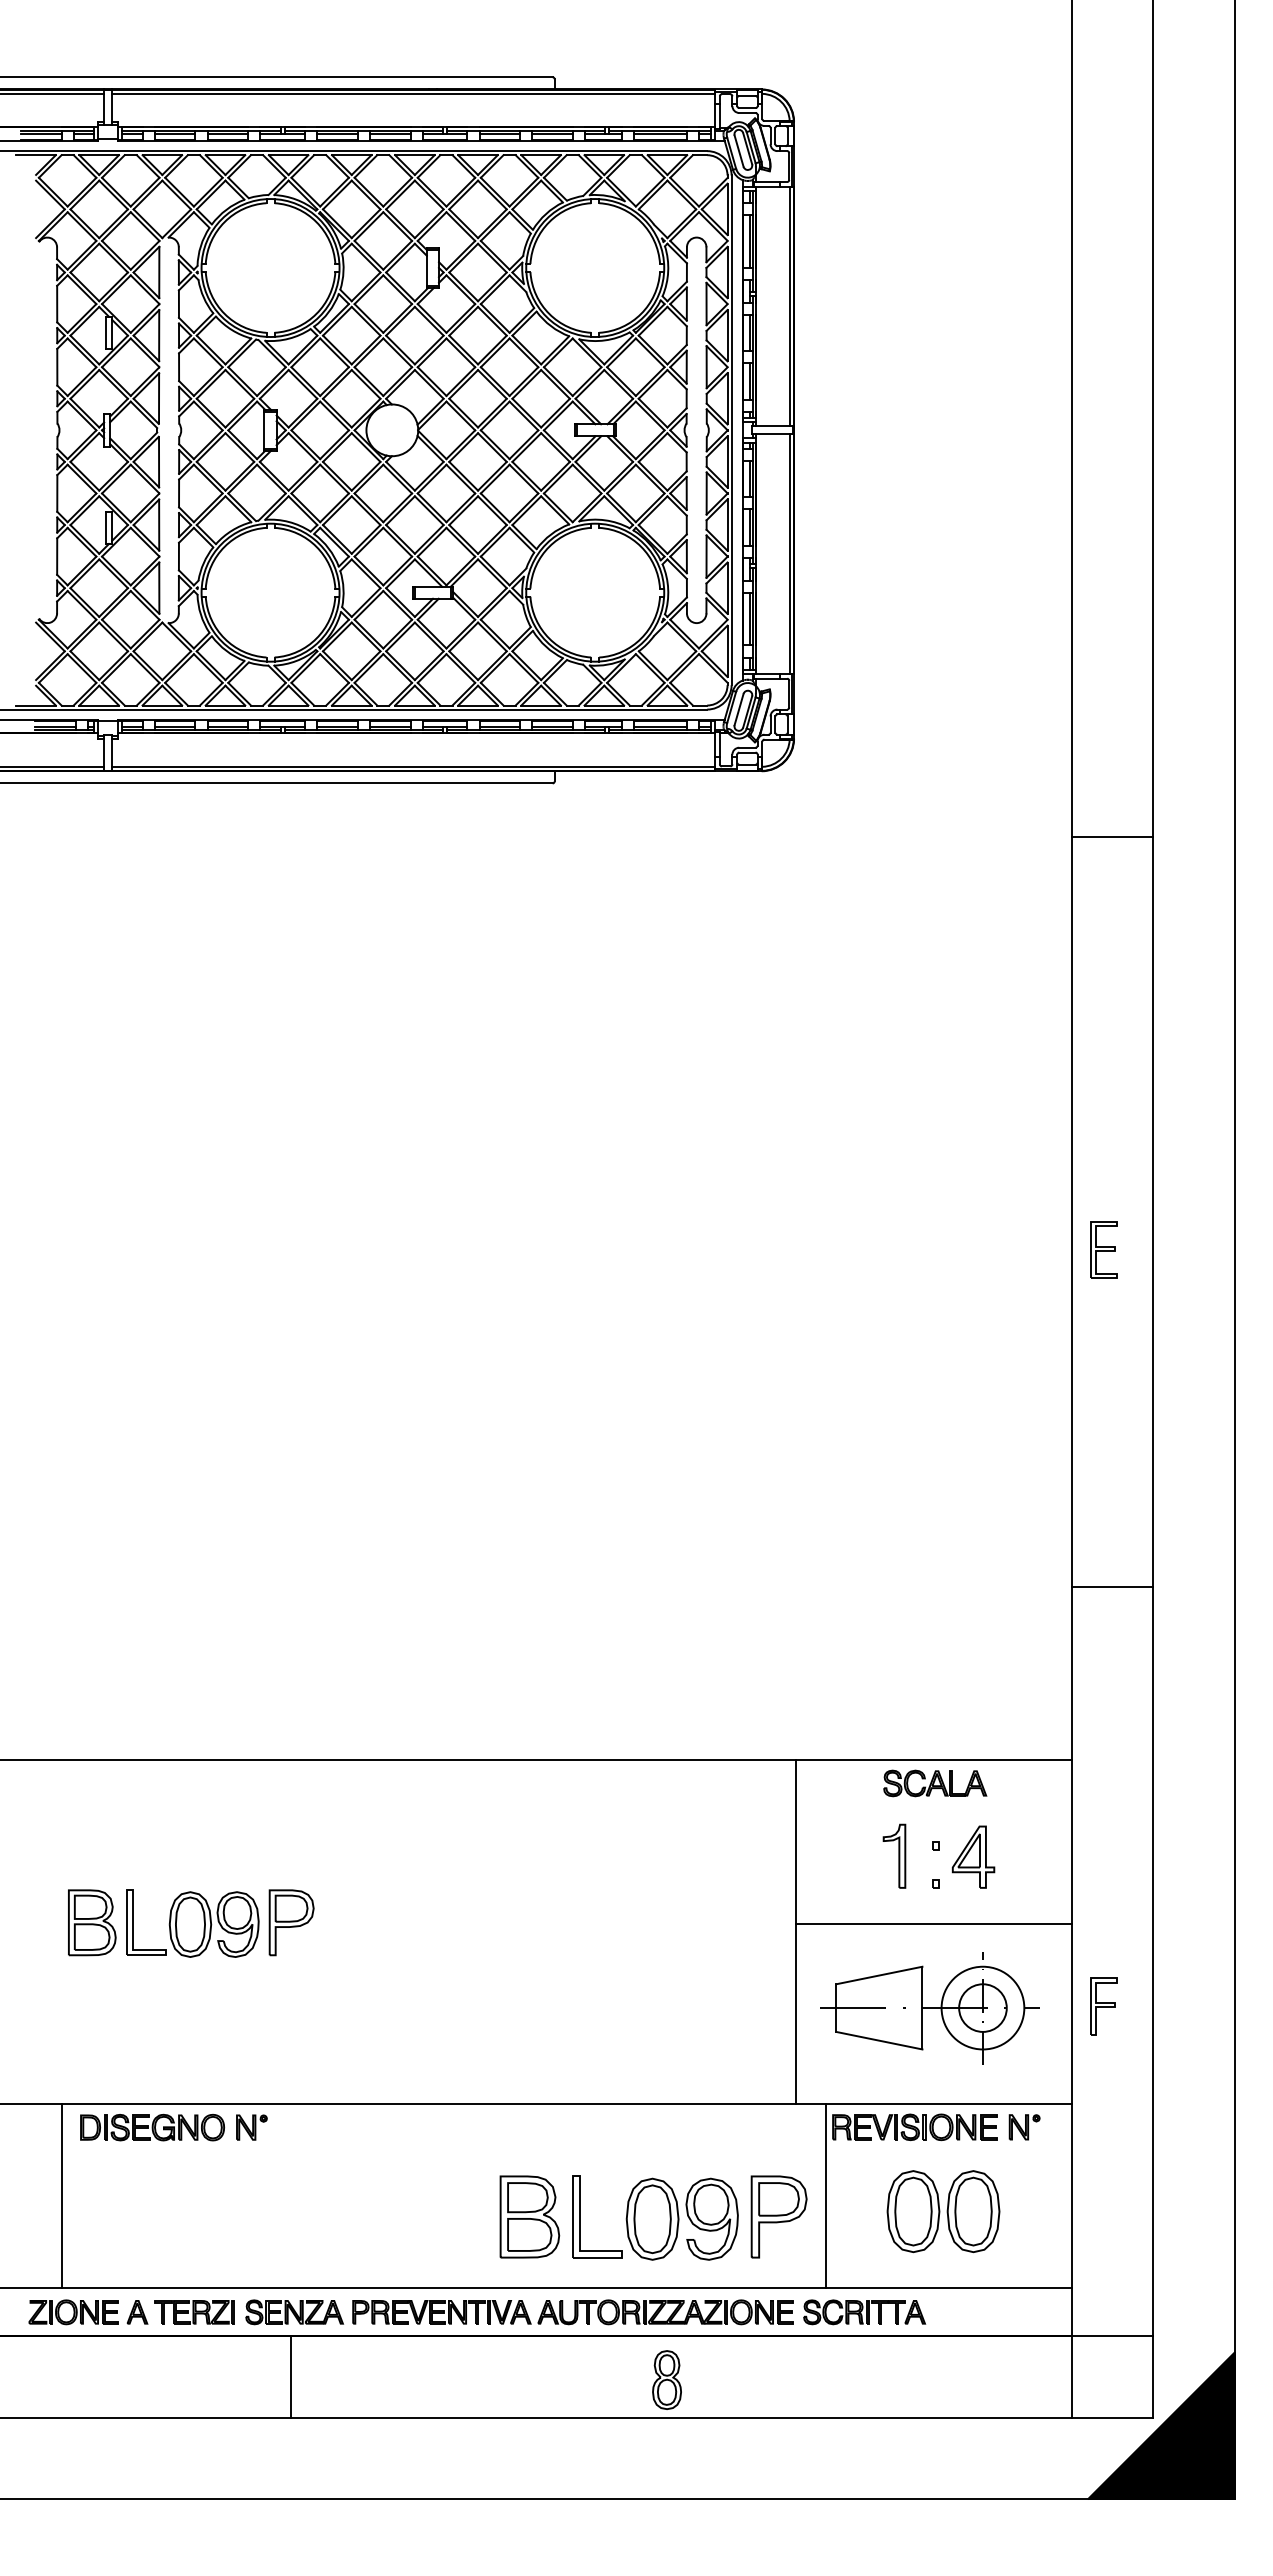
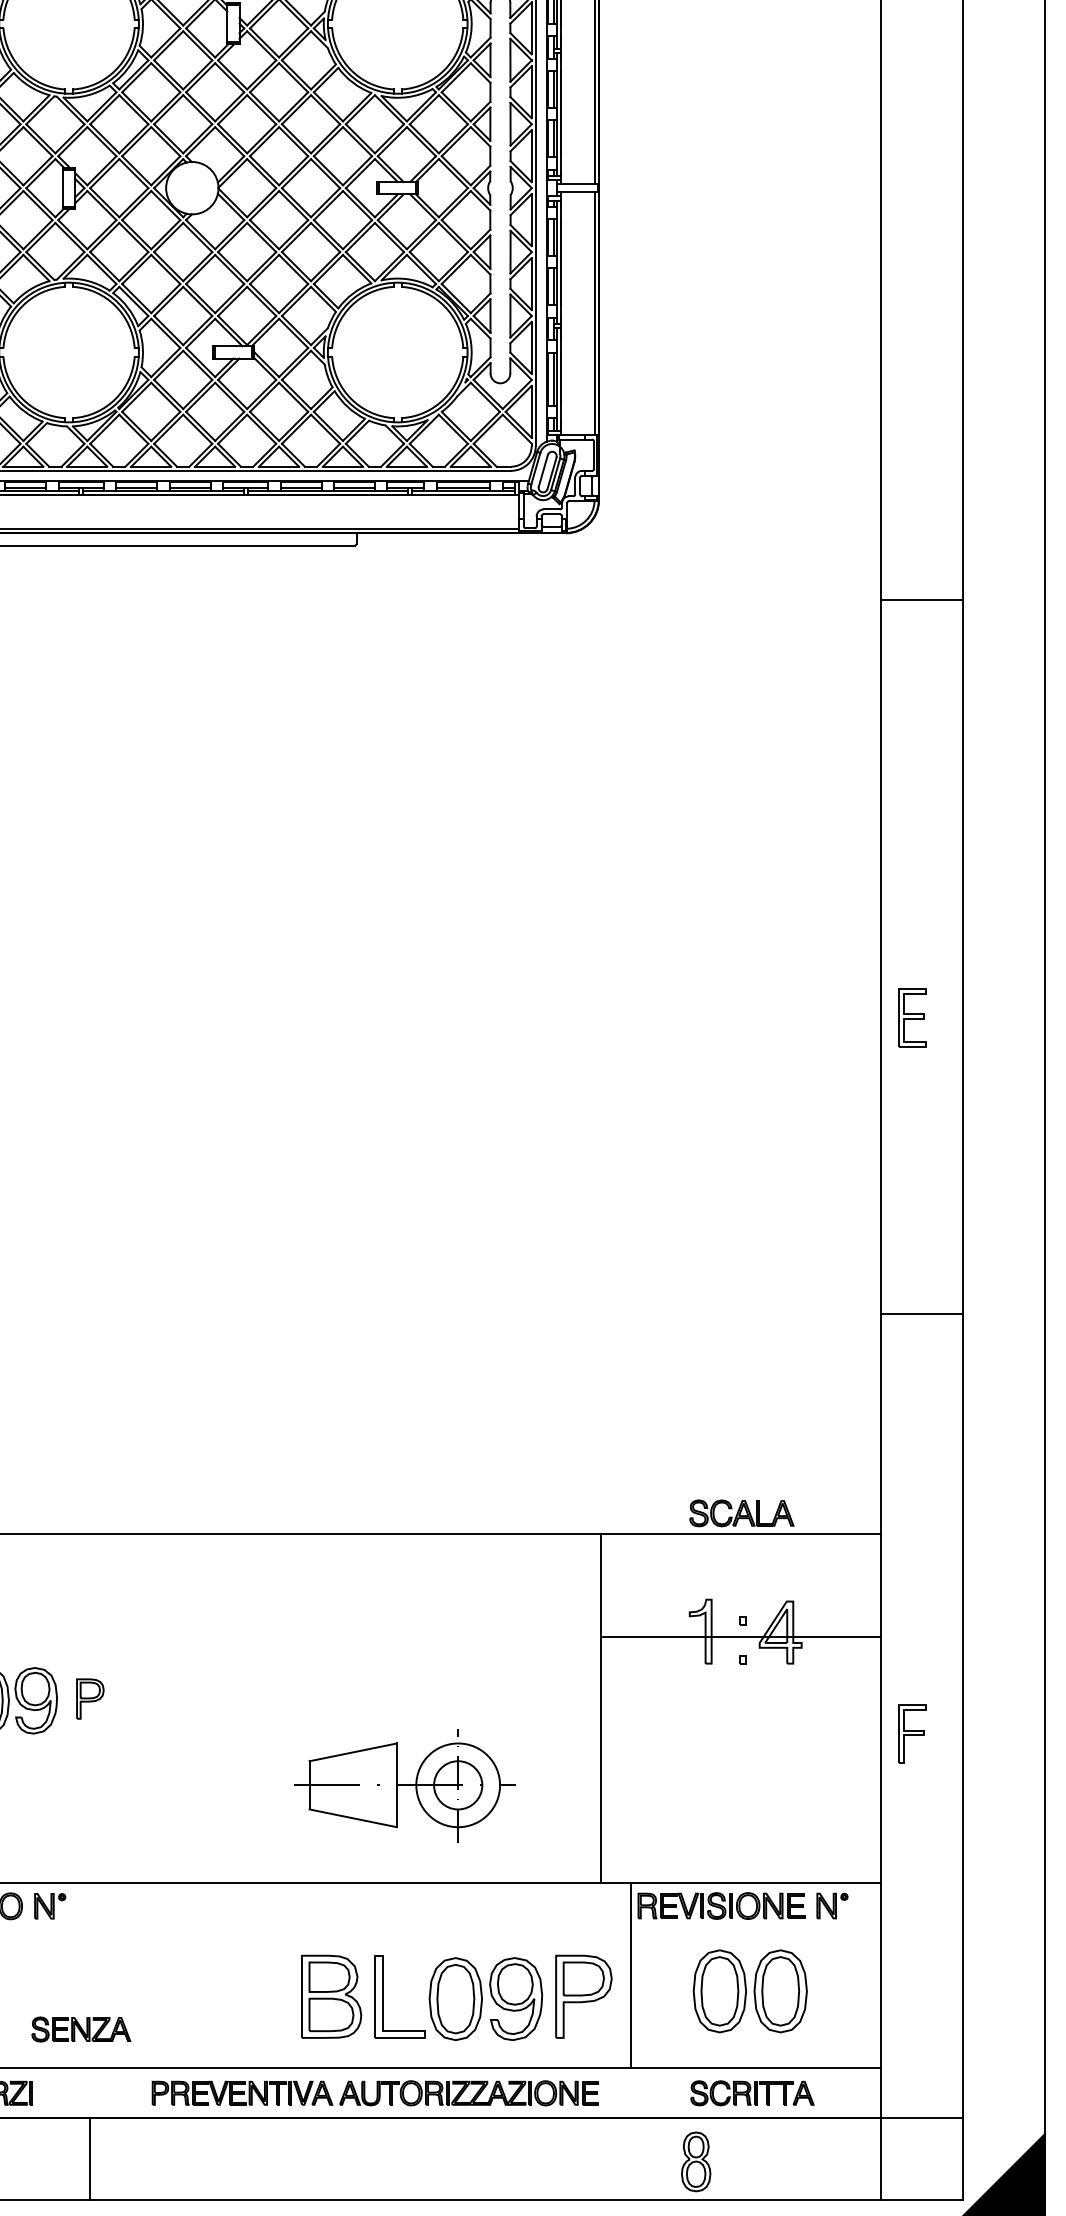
line: (1112, 1586) -> (921, 1314), moved
part: (935, 1783) -> (742, 1513), moved
part: (291, 1922) -> (90, 1698), size x0.6
line: (934, 1924) -> (741, 1636), moved
part: (1103, 2006) -> (912, 1734), moved
part: (929, 2008) -> (404, 1785), moved
part: (294, 2312) -> (81, 2029), moved
part: (864, 2312) -> (752, 2093), moved
part: (666, 2379) -> (695, 2161), moved

